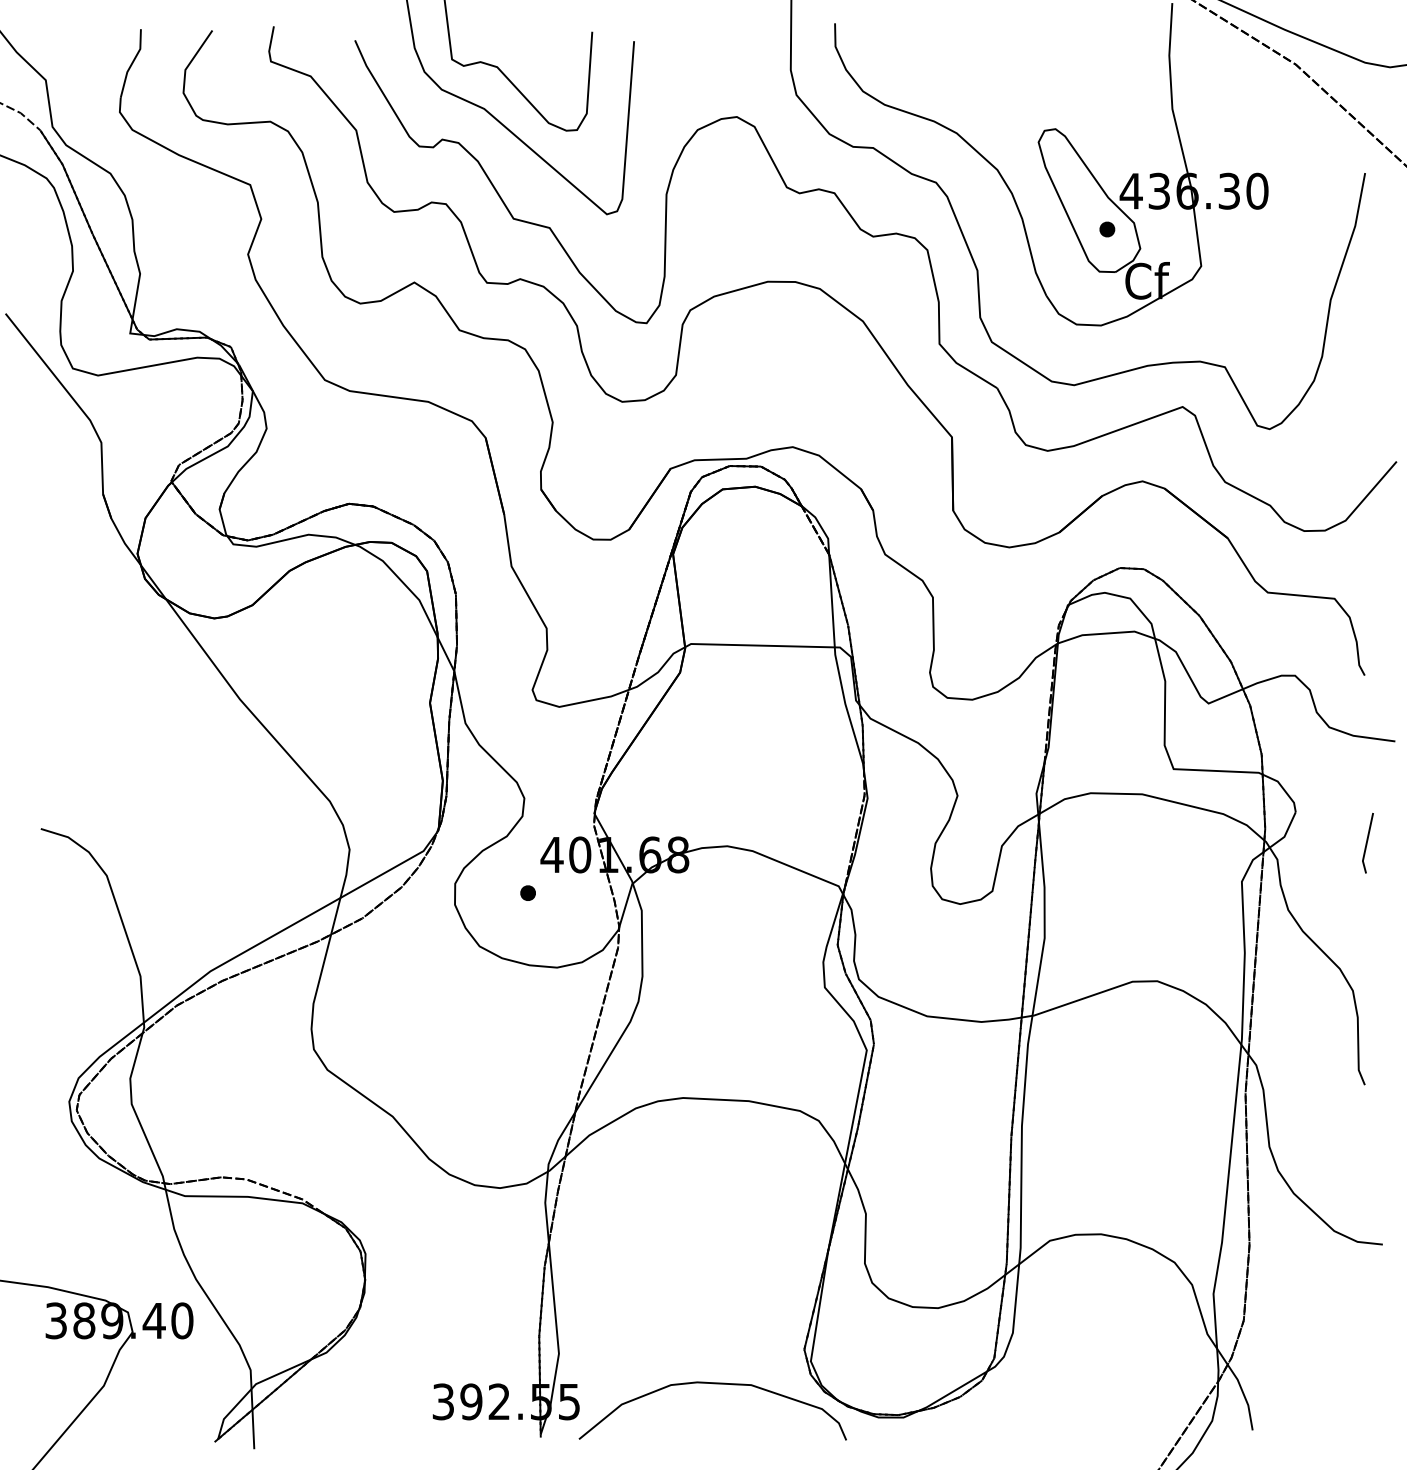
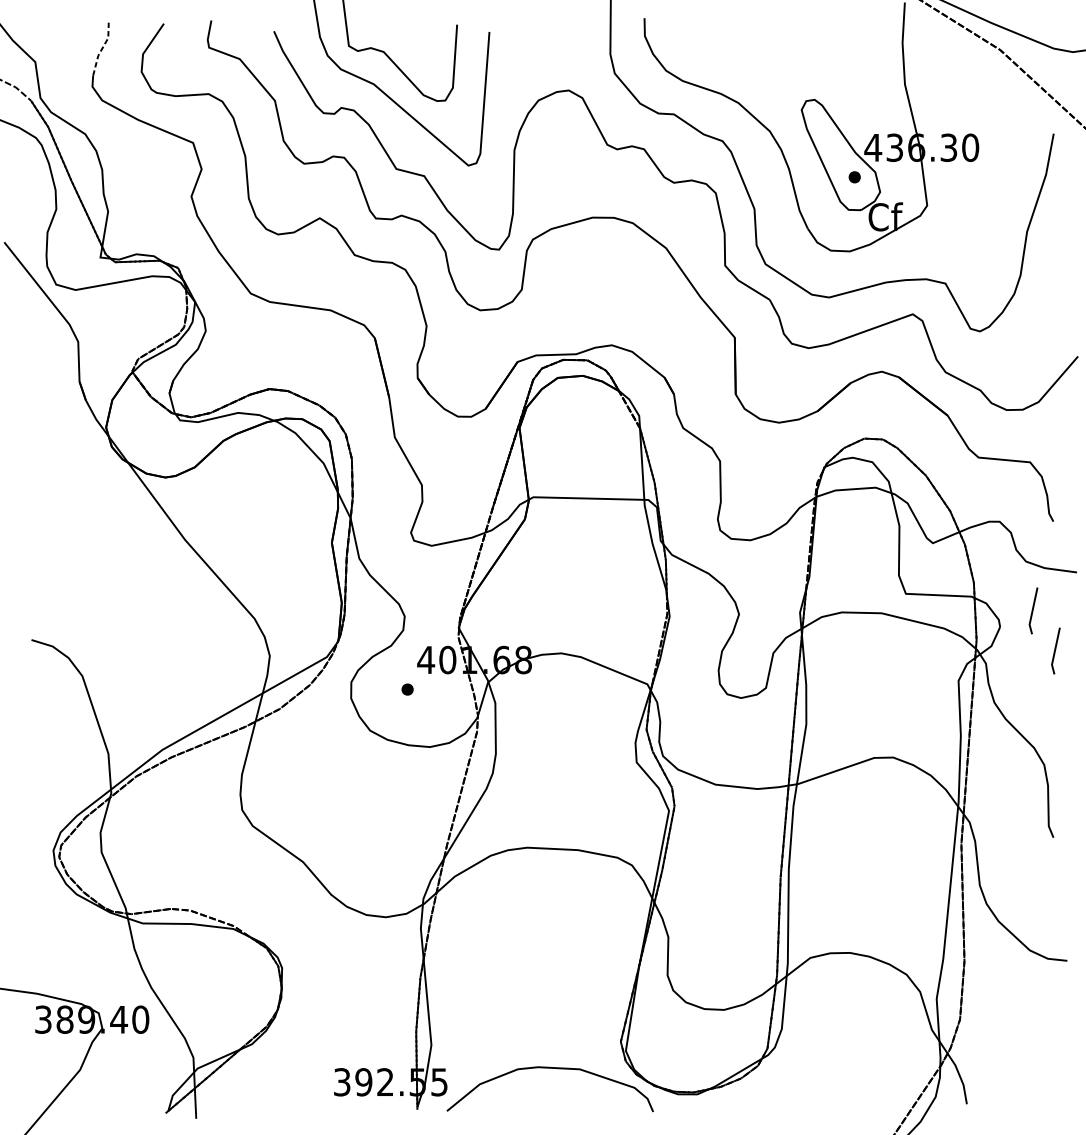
line: (132, 63) -> (102, 49), solid -> dashed
line: (1338, 791) -> (1033, 611), added

